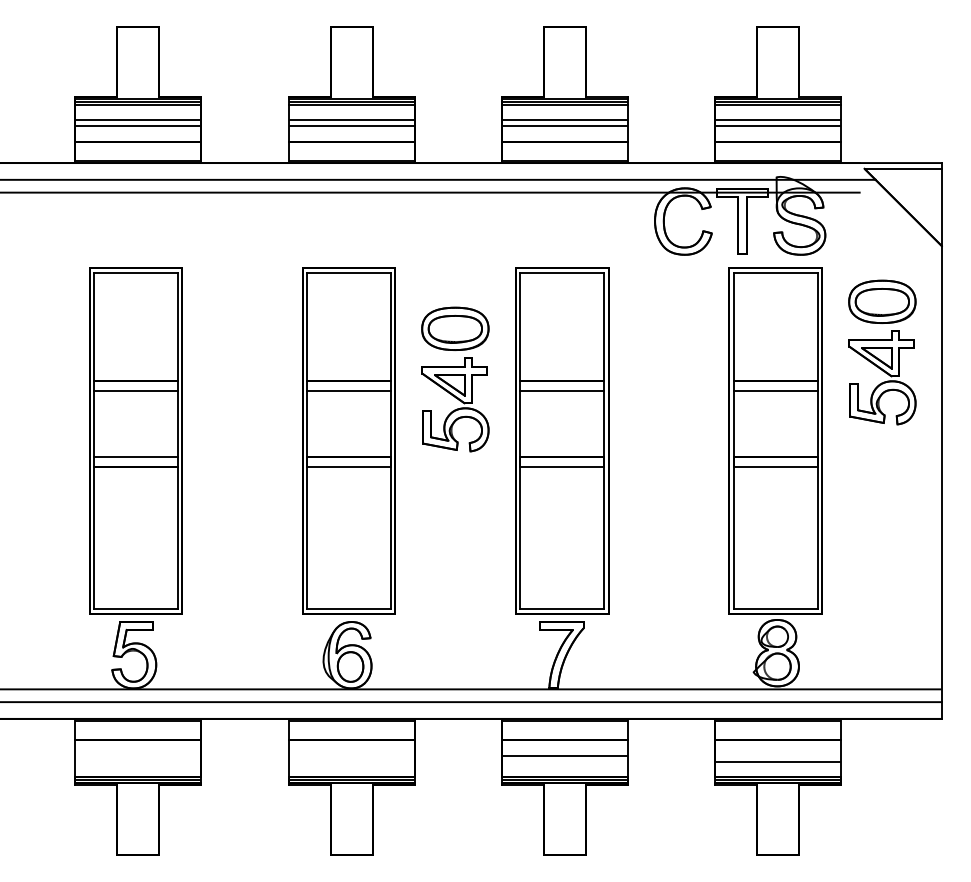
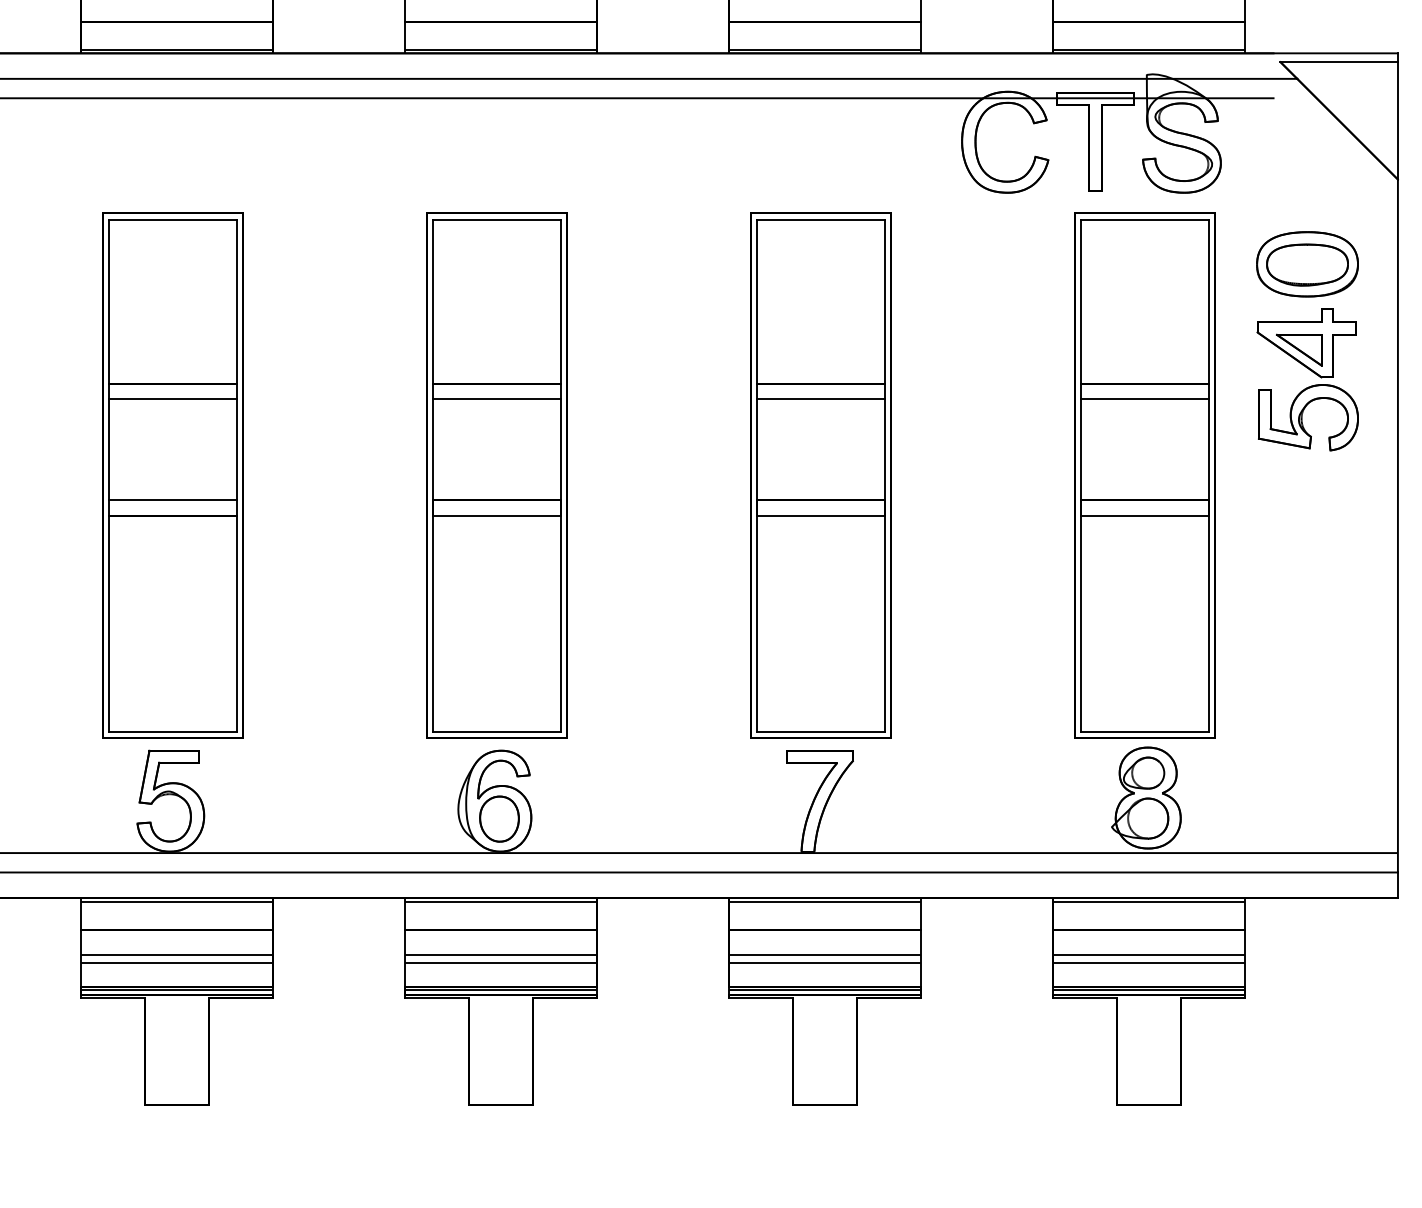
part: (455, 379) -> (658, 382), removed
line: (138, 756) -> (177, 955), added
line: (351, 756) -> (500, 955), added
line: (778, 756) -> (1149, 955), added
line: (138, 761) -> (177, 962), added
line: (351, 761) -> (500, 962), added
line: (564, 761) -> (824, 962), added

